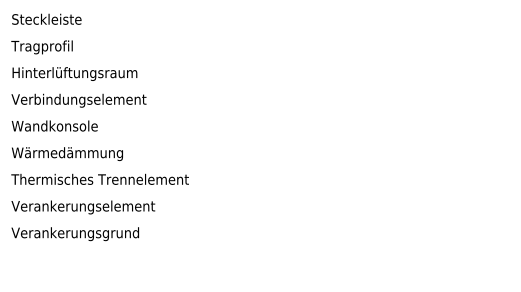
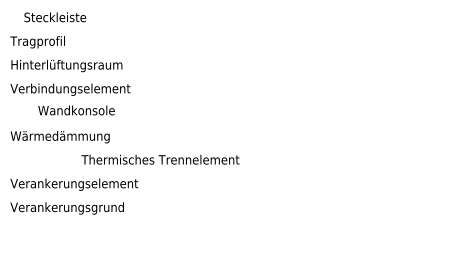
text: (46, 18) -> (54, 16), moved
text: (54, 125) -> (76, 109), moved
text: (99, 178) -> (159, 158), moved

